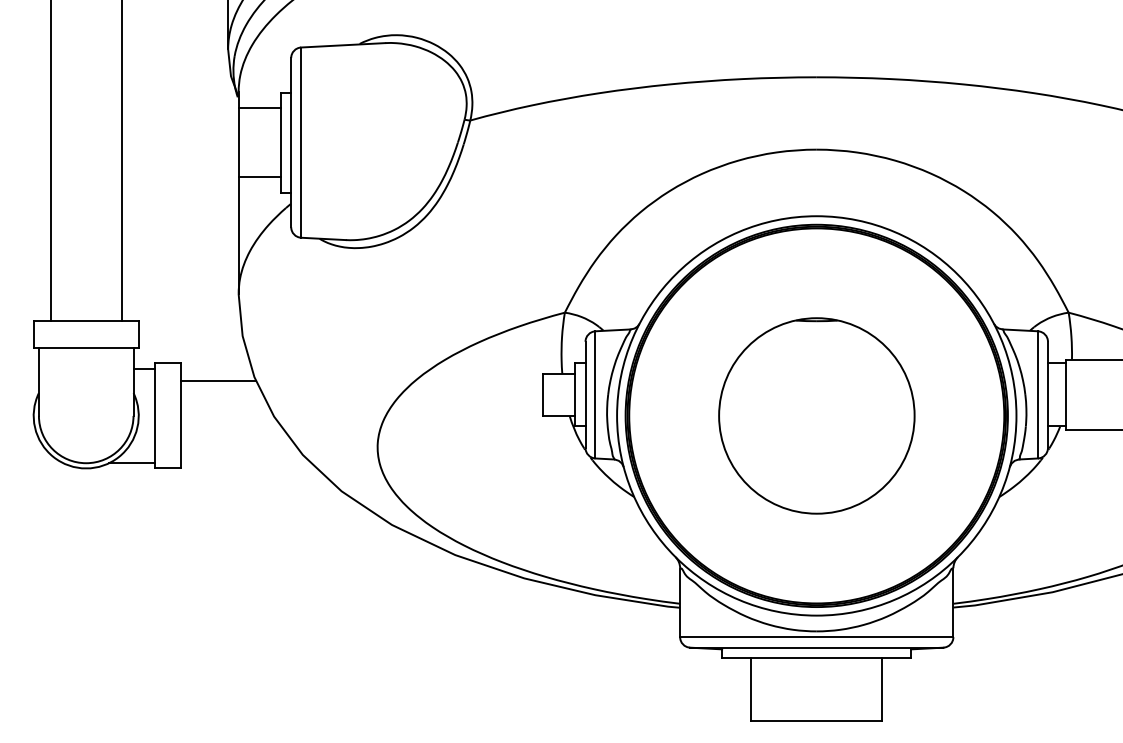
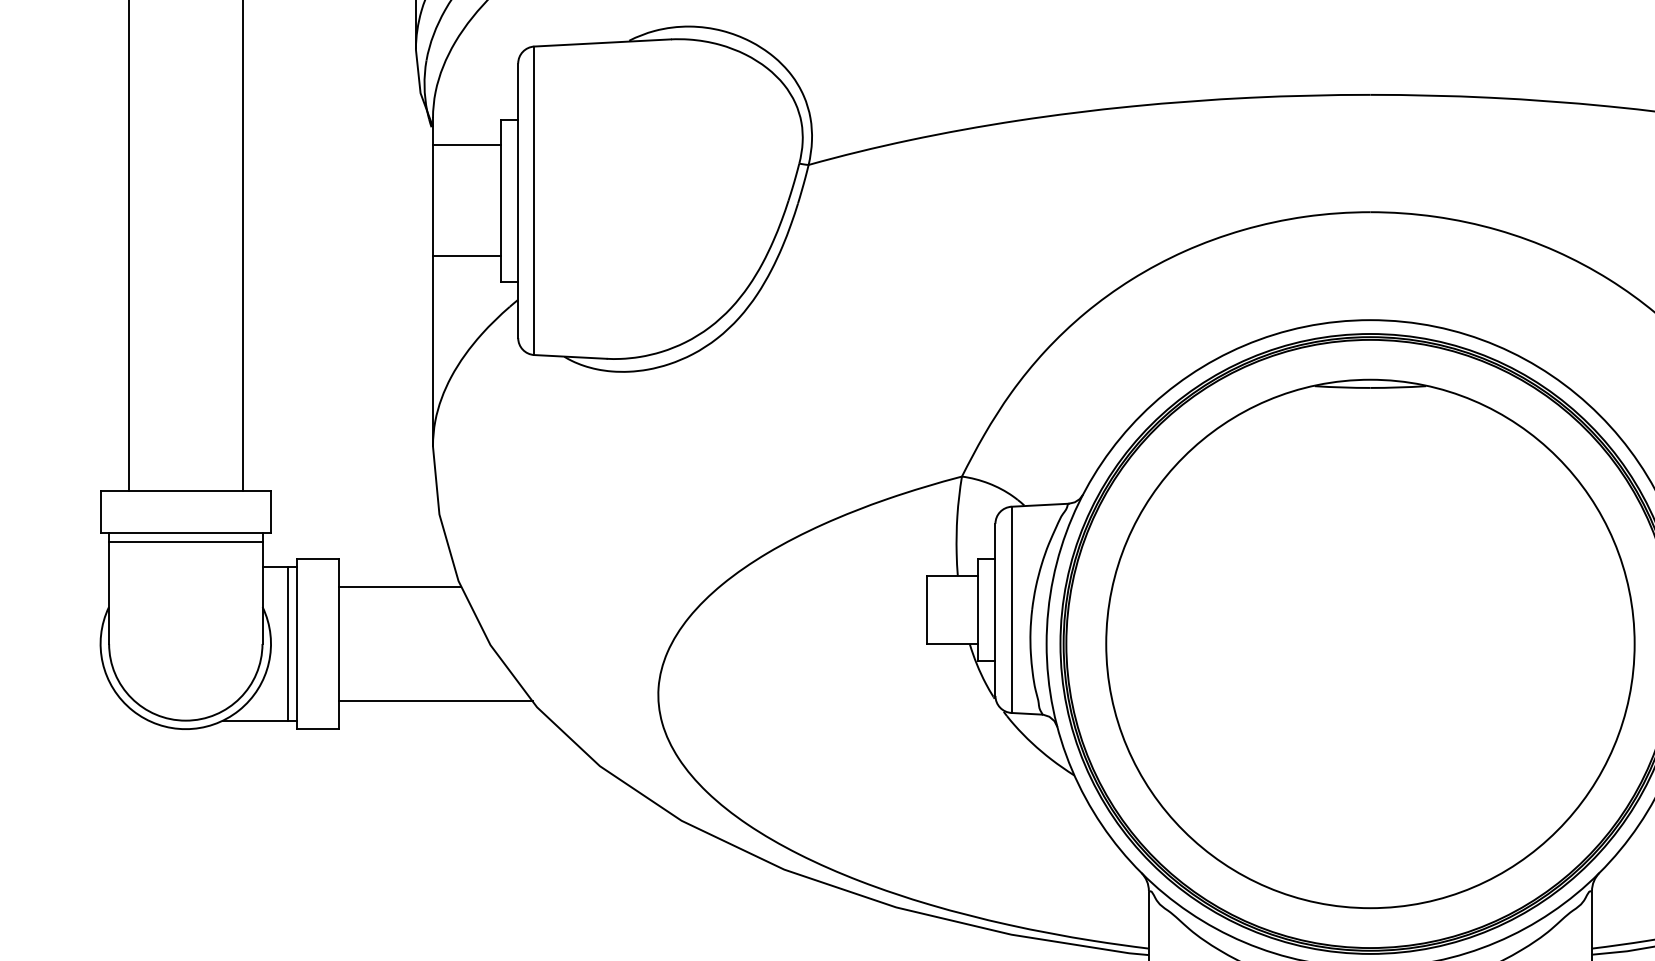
line: (85, 352) -> (184, 541), added
line: (149, 415) -> (288, 643), added
part: (816, 415) -> (1370, 643), size x1.67
line: (240, 451) -> (435, 701), added

